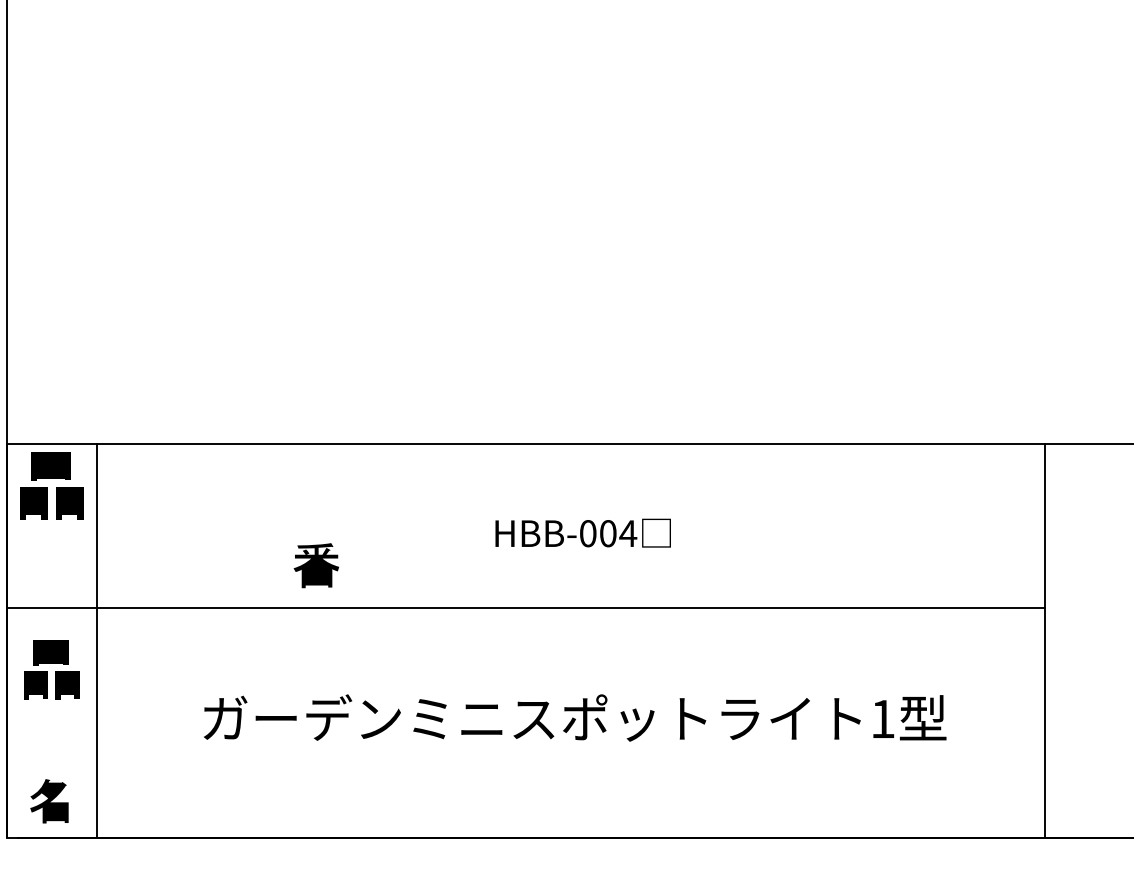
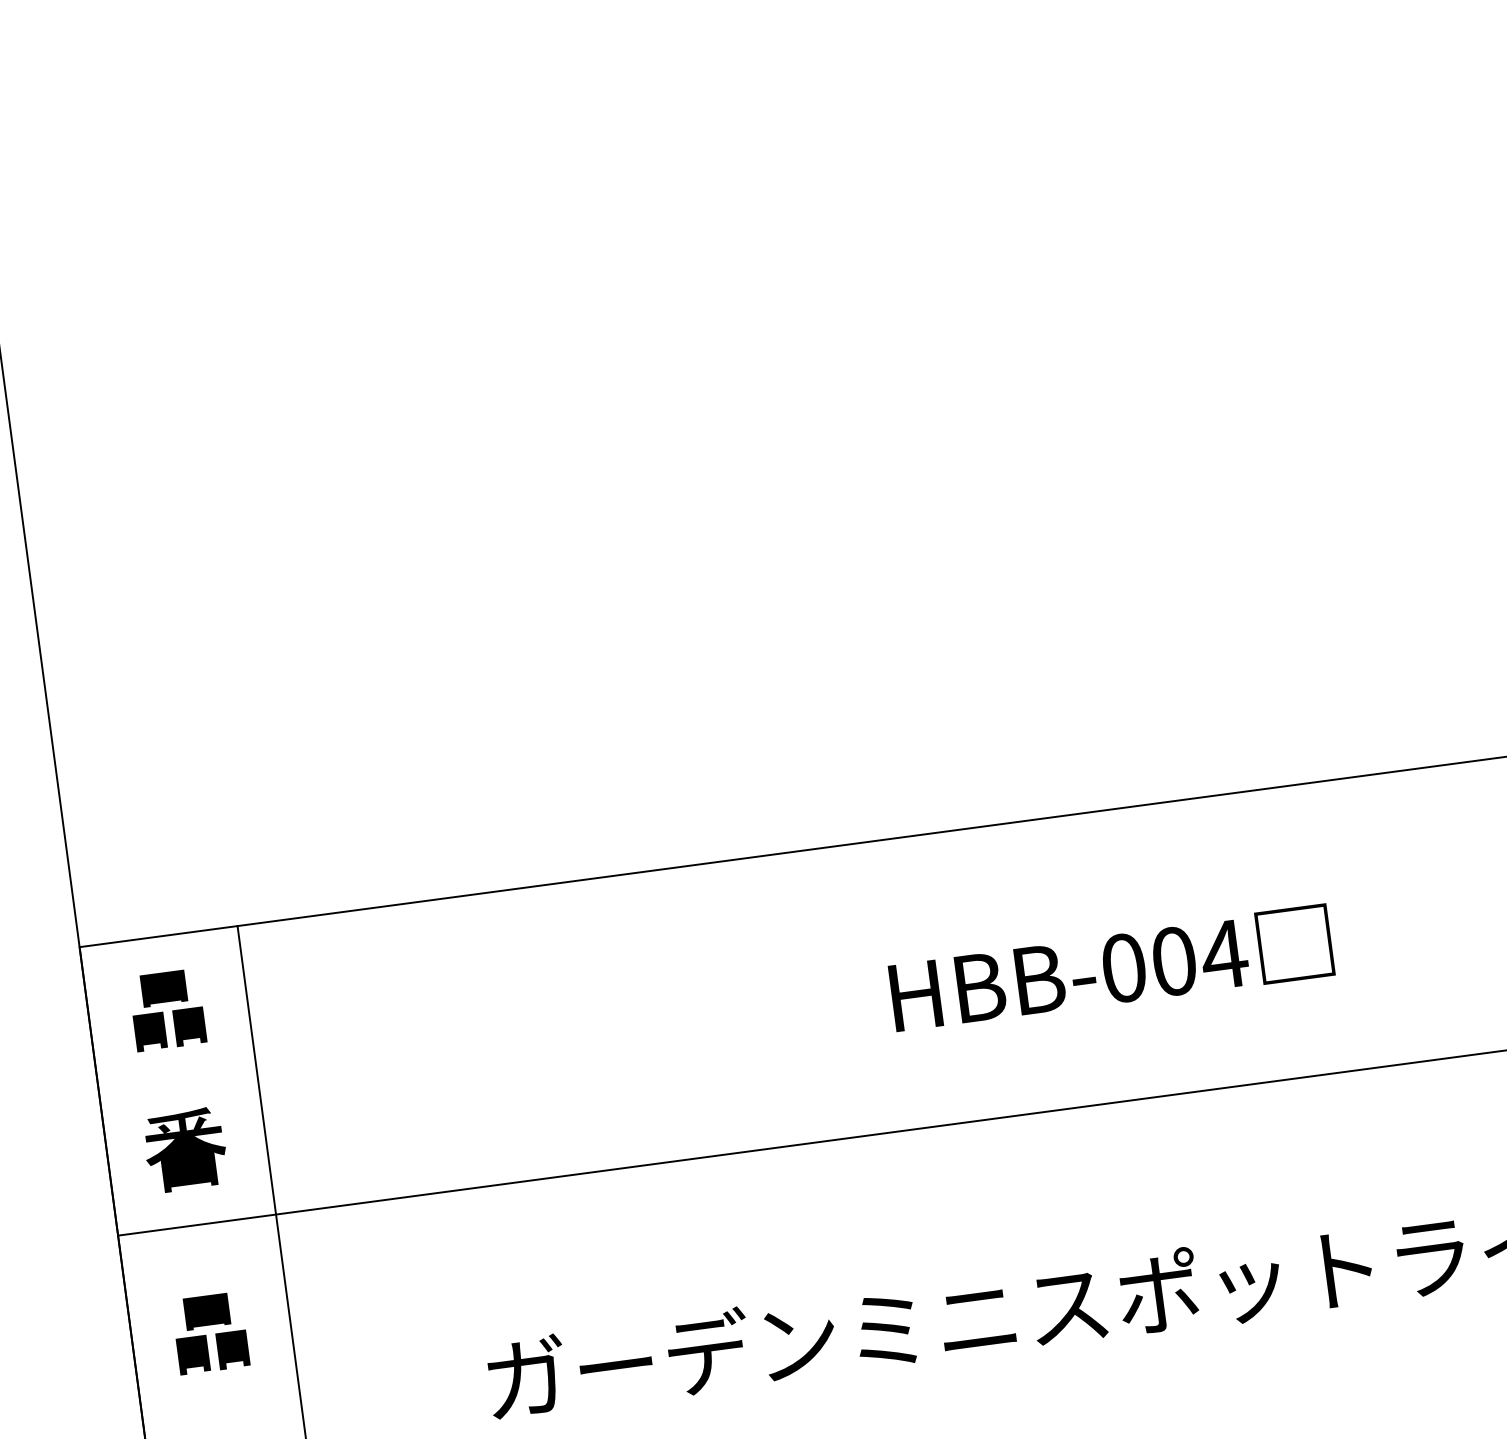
part: (51, 485) -> (166, 1009), size x0.62
part: (582, 532) -> (1110, 967), size x1.43
part: (315, 565) -> (183, 1150), moved
part: (51, 669) -> (210, 1332), size x0.71

